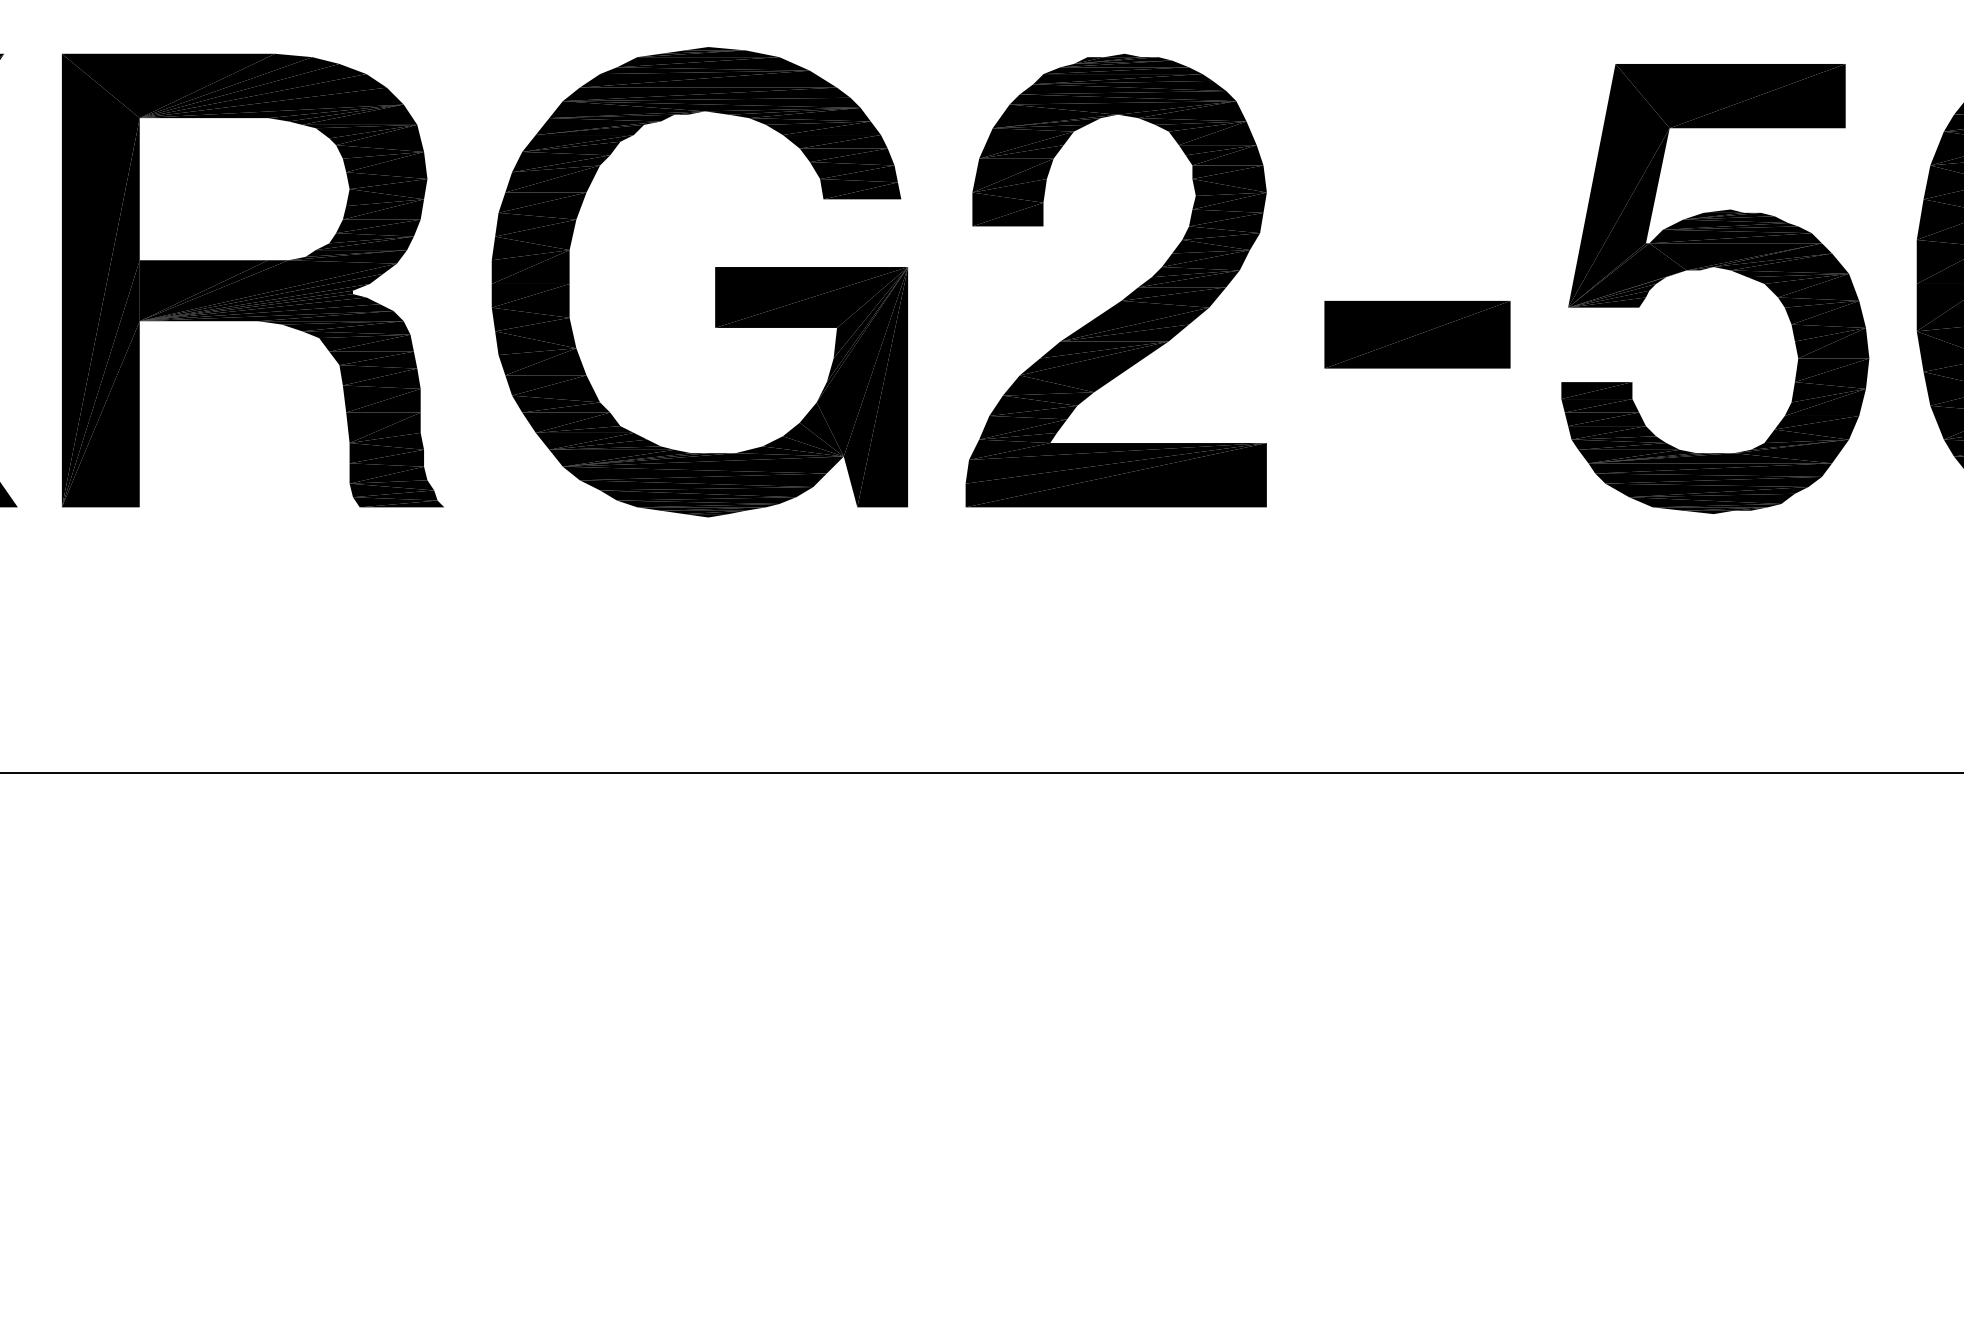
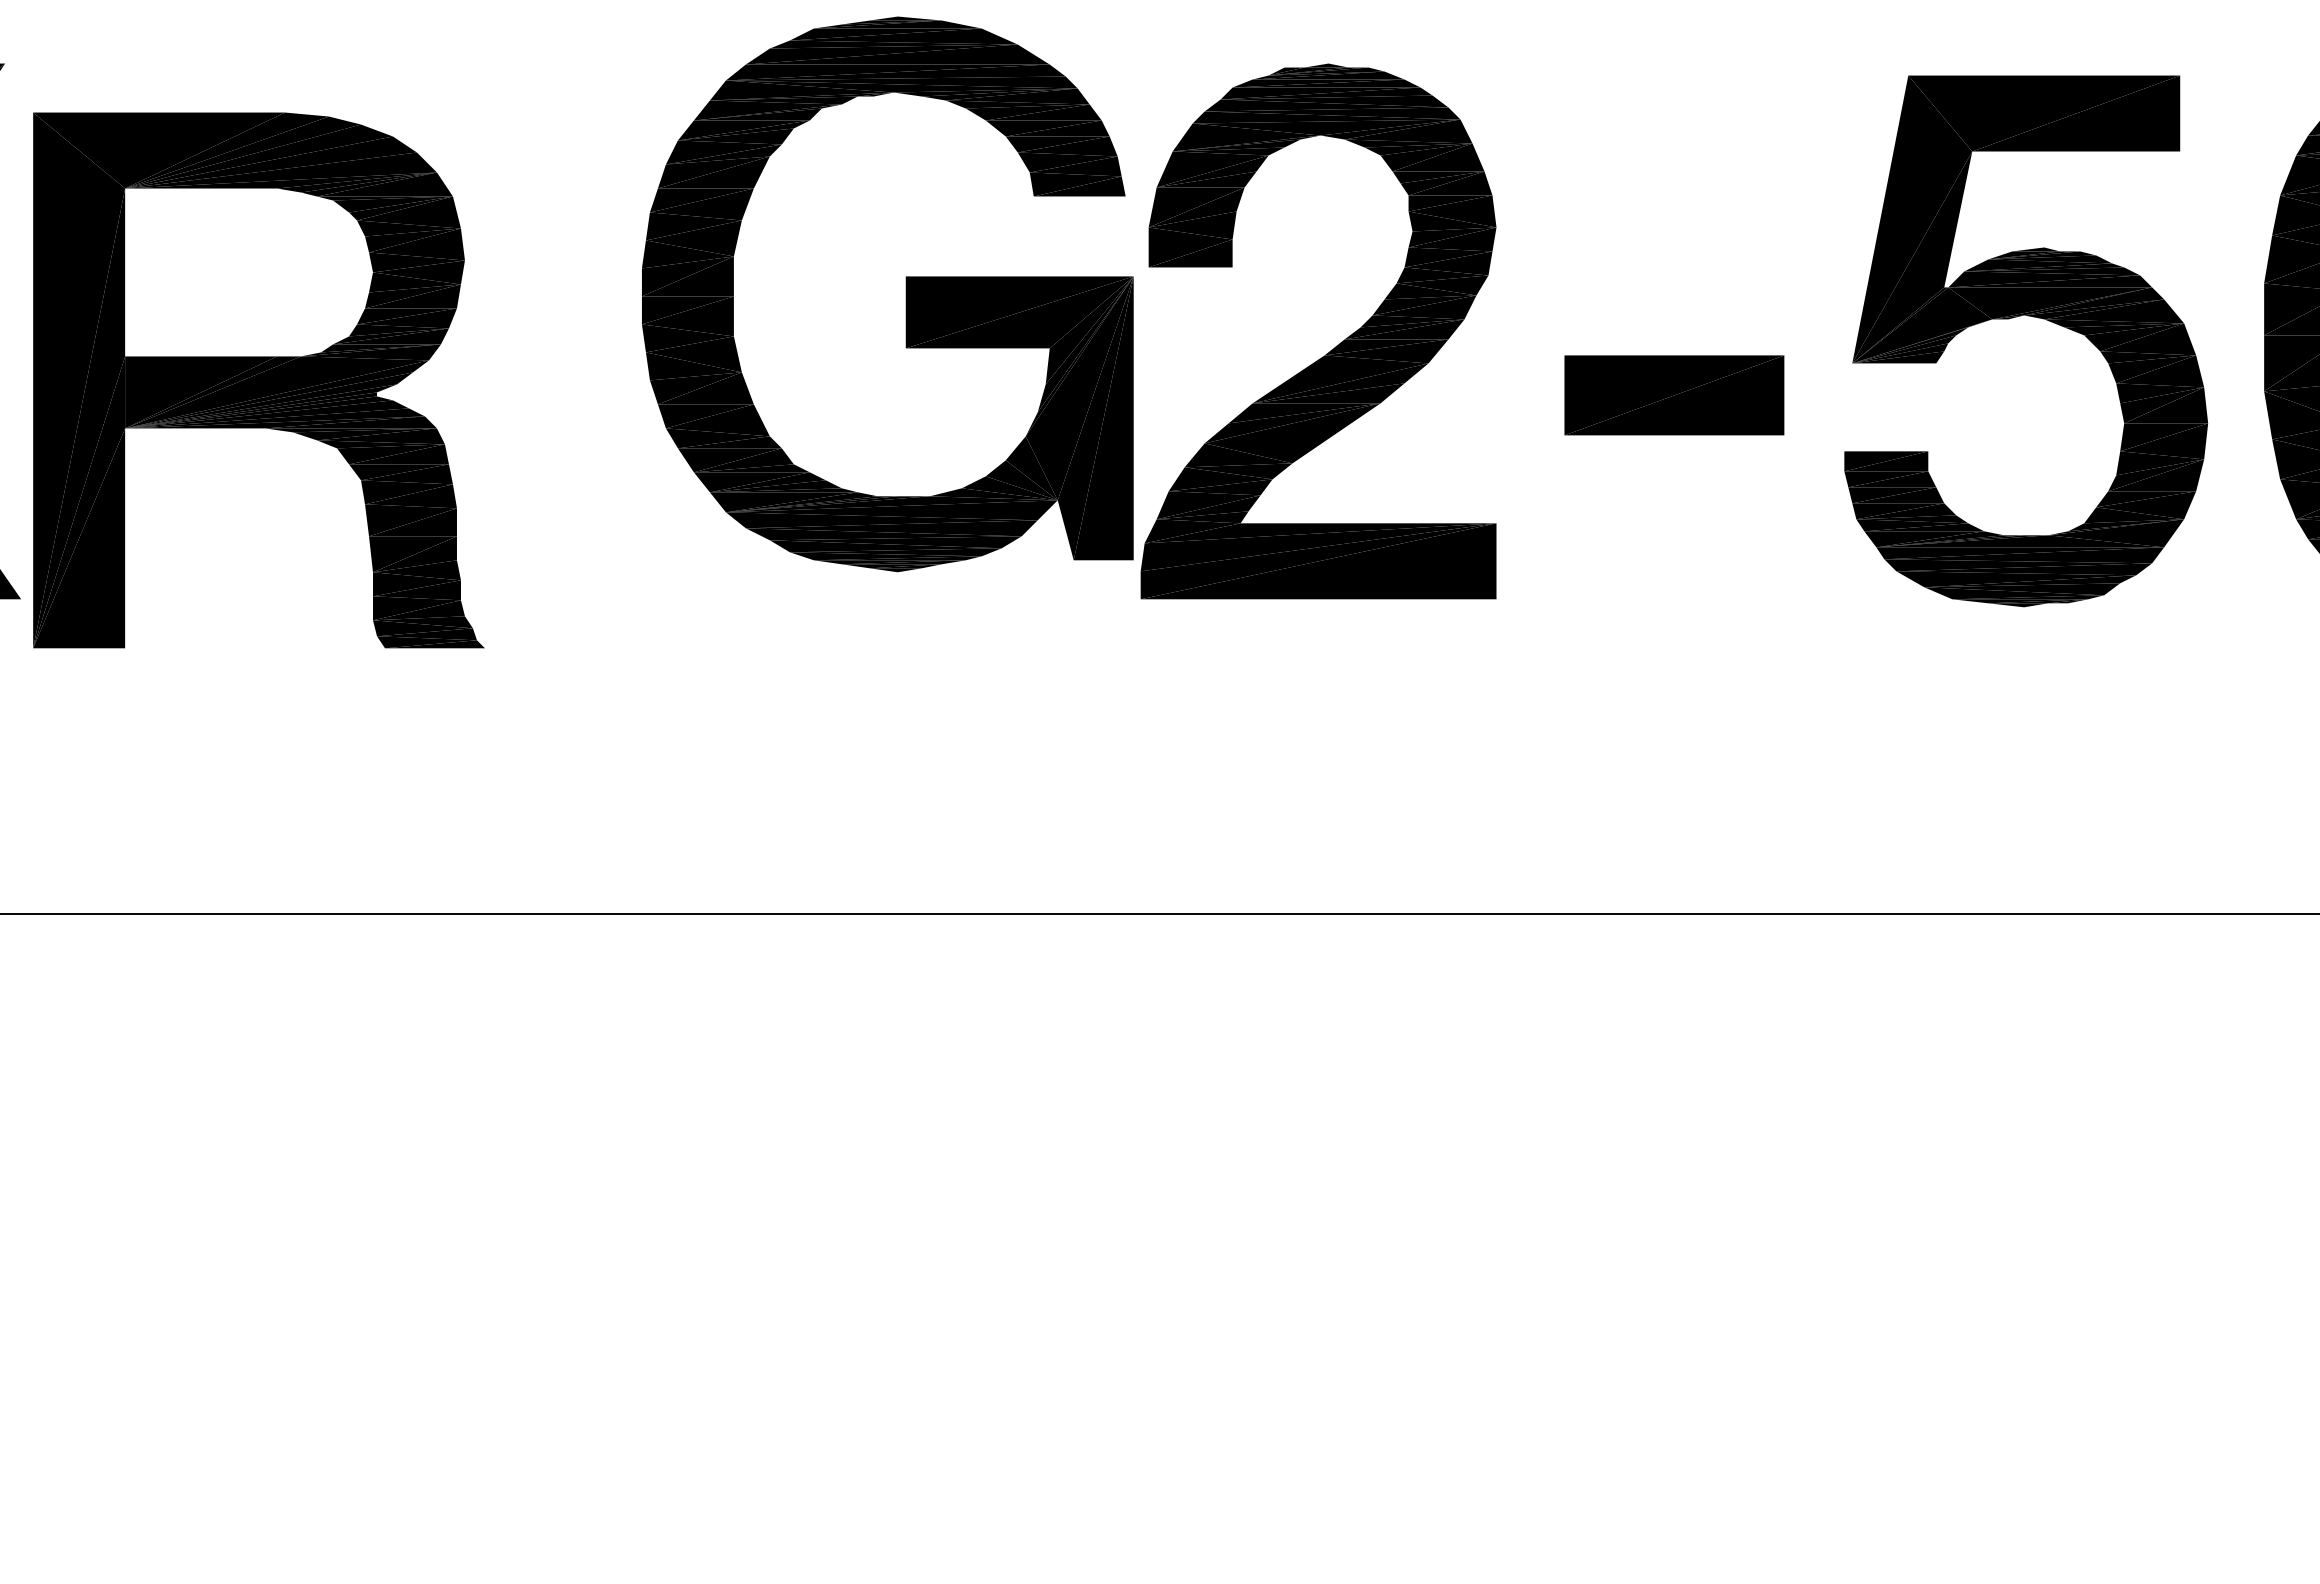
part: (252, 280) -> (258, 380), moved
part: (714, 282) -> (905, 294), moved

